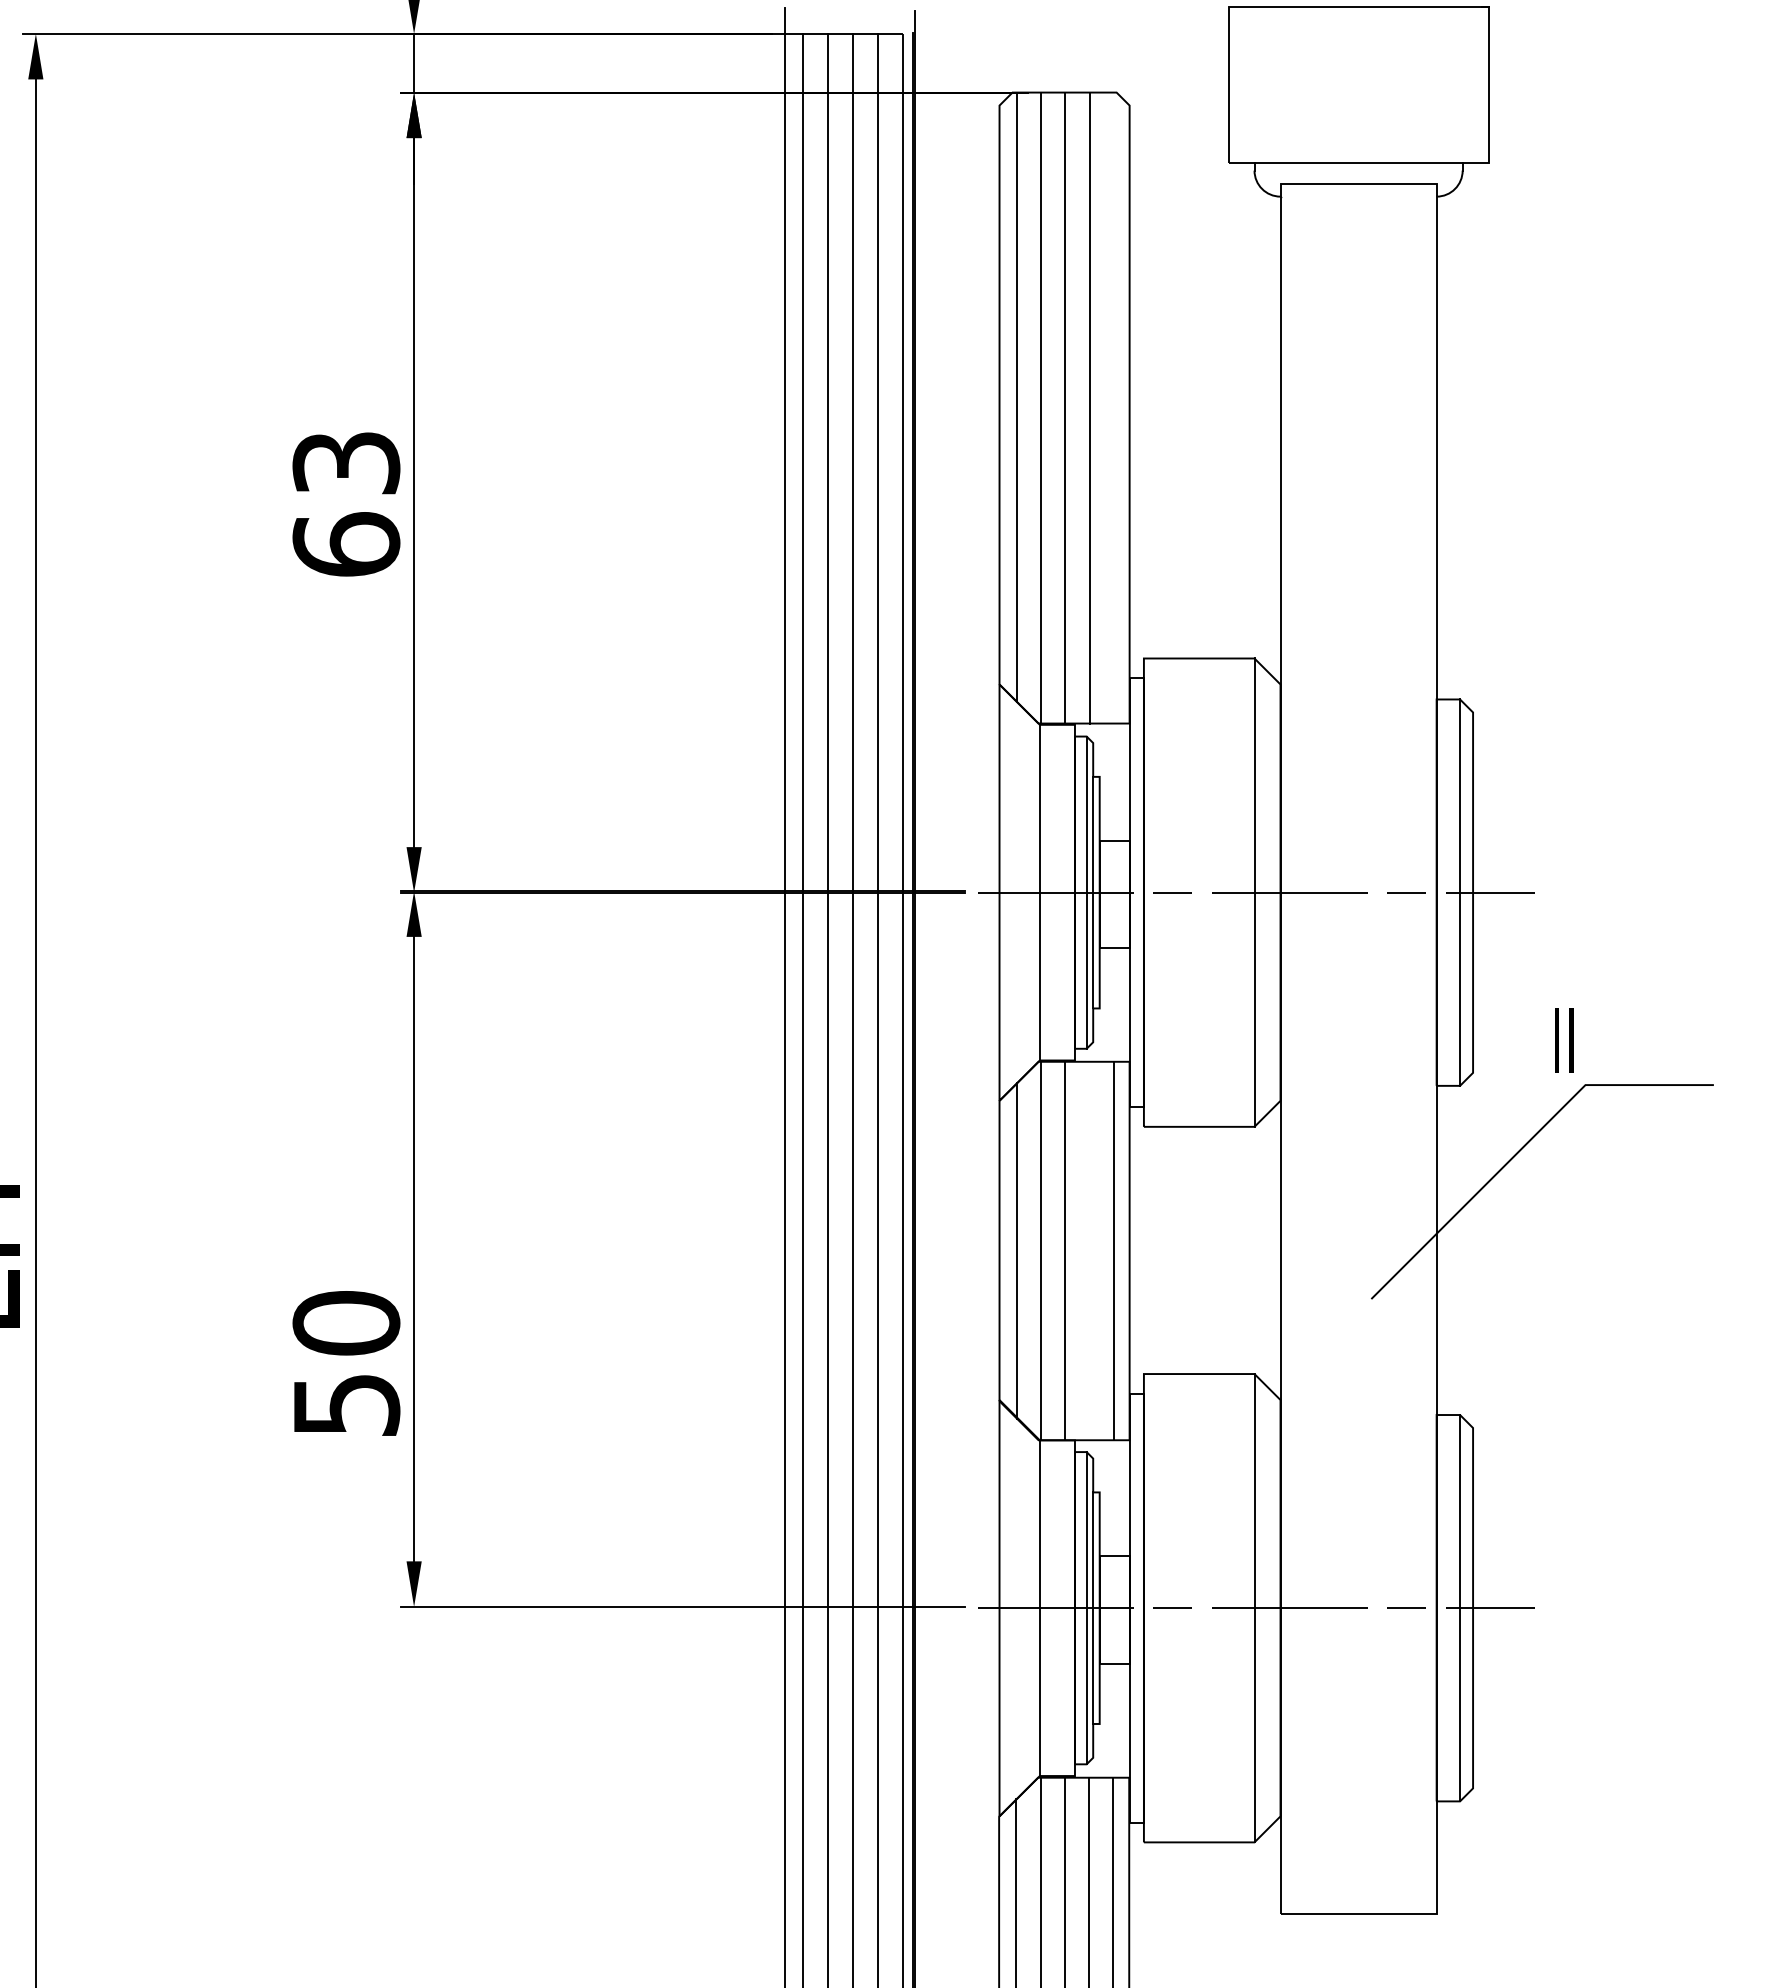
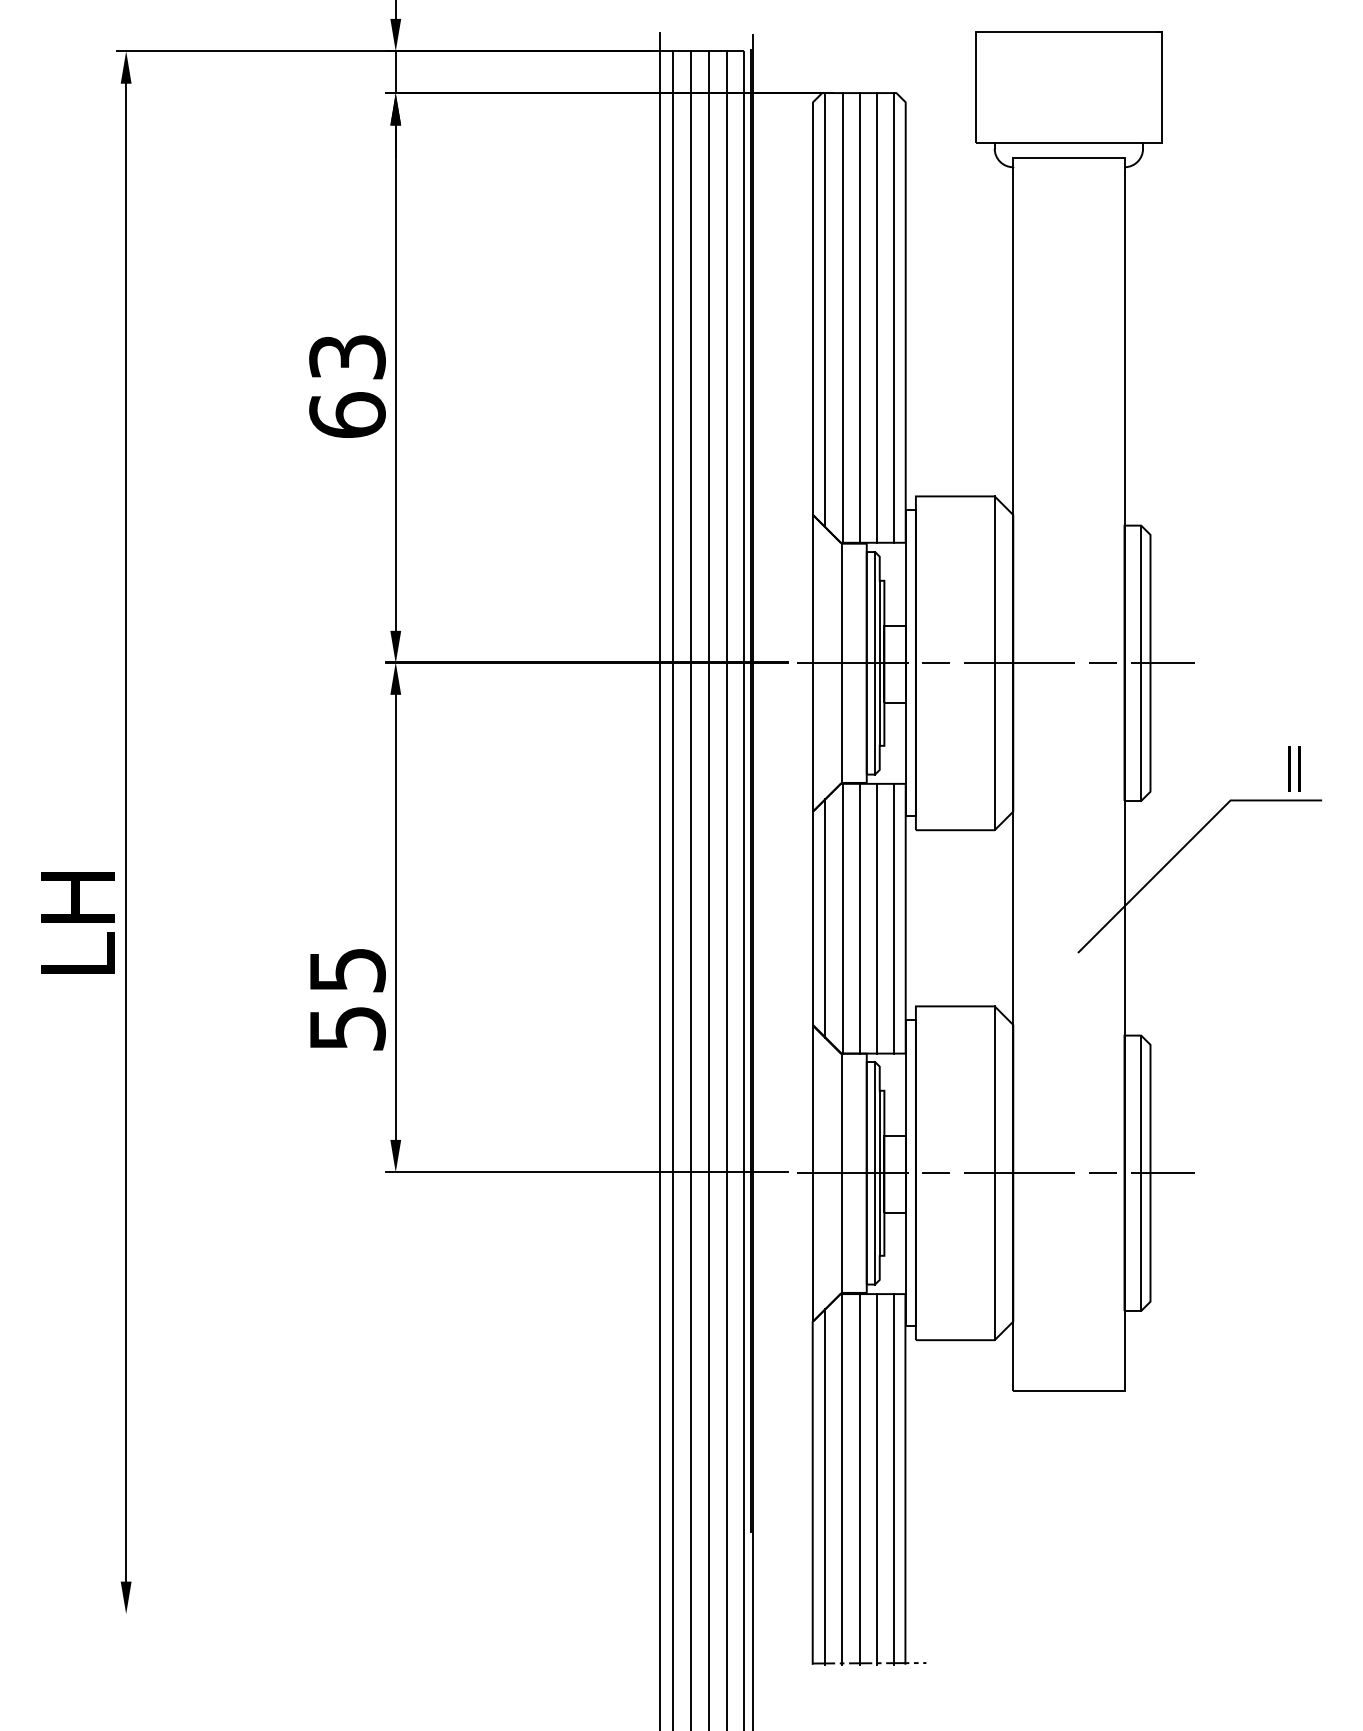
line: (1113, 407) -> (894, 317), added
text: (1564, 1040) -> (1294, 768), moved
line: (1090, 1250) -> (877, 918), added
text: (346, 1323) -> (347, 970), 50 -> 55

